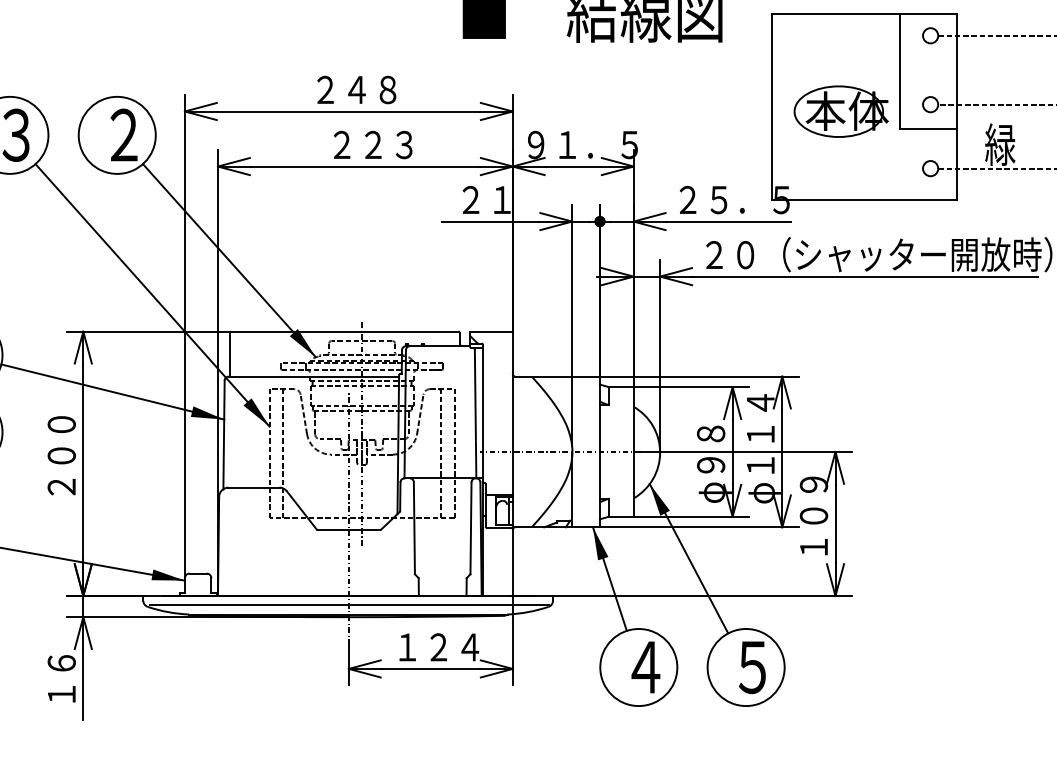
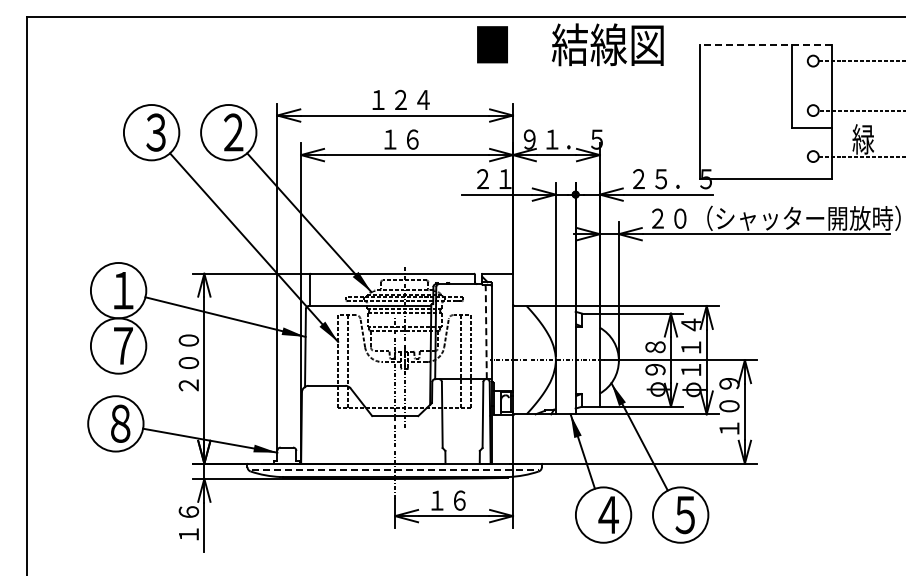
line: (864, 14) -> (765, 45), solid -> dashed
text: (356, 89) -> (400, 99), ２４８ -> １２４
part: (840, 111) -> (748, 115), removed
text: (372, 144) -> (412, 139), ２２３ -> １６
line: (475, 413) -> (486, 332), solid -> dashed
line: (350, 605) -> (396, 470), solid -> dashed
text: (455, 647) -> (471, 500), １２４ -> １６

